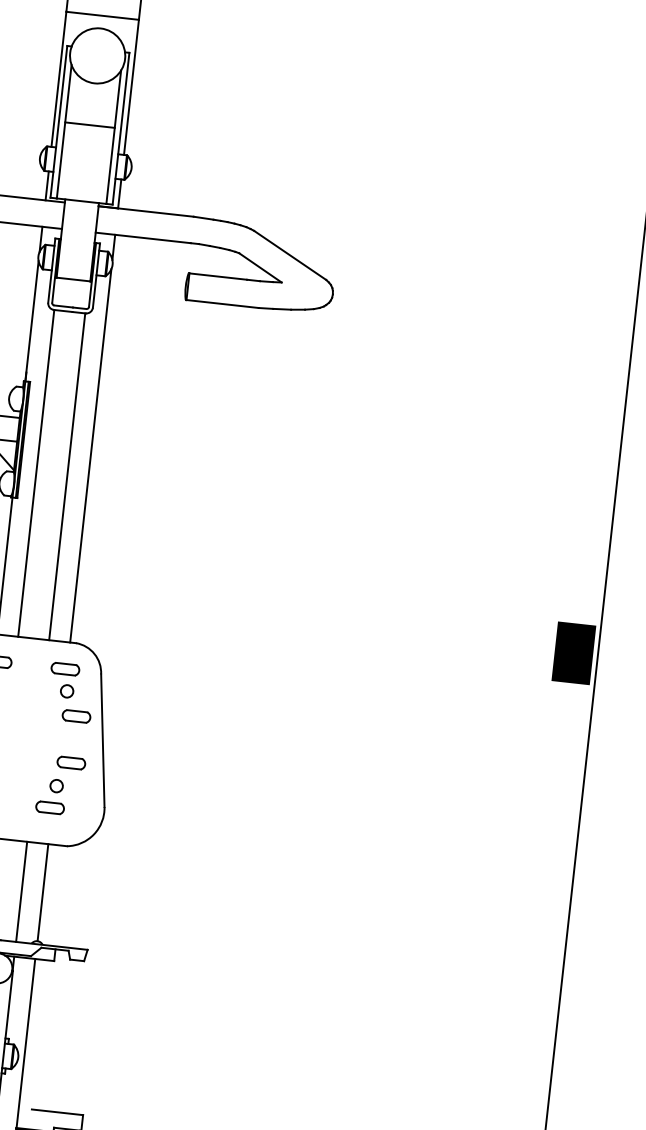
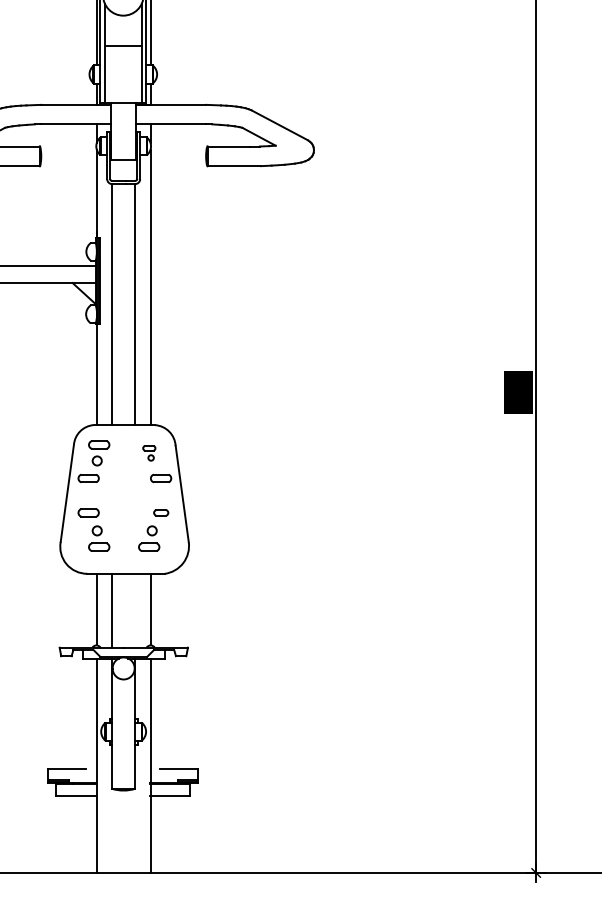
part: (64, 680) -> (149, 453), size x0.6
part: (71, 762) -> (161, 512), size x0.7
line: (22, 891) -> (135, 610), removed

